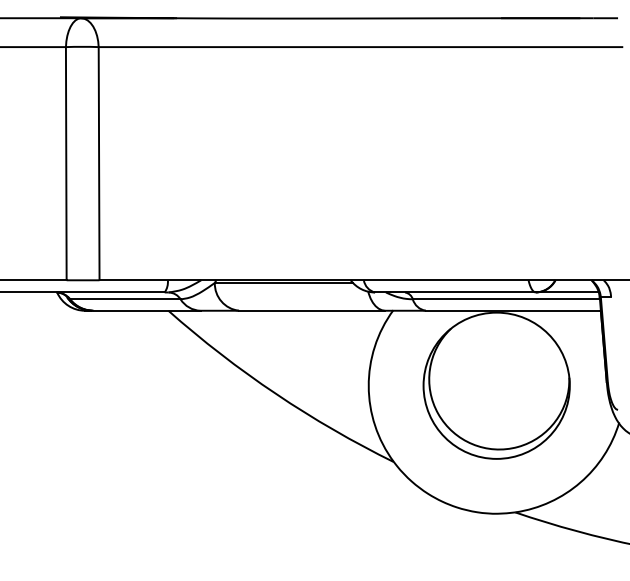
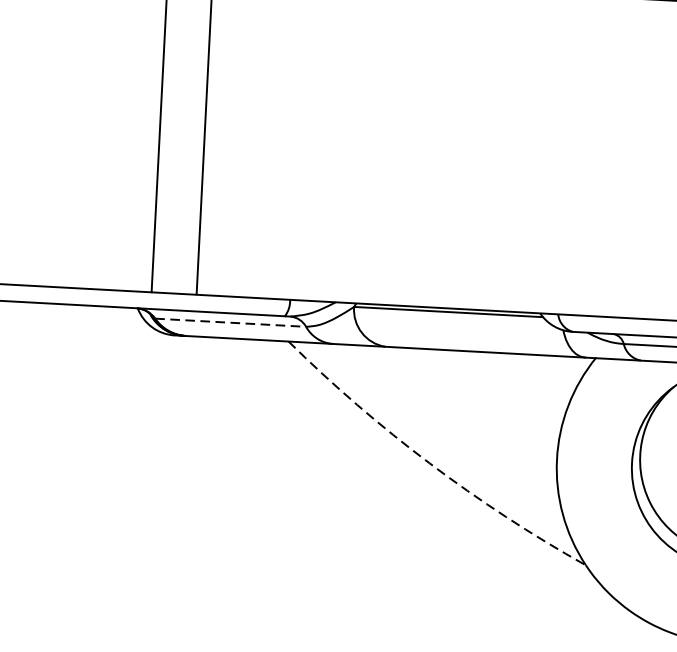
line: (125, 299) -> (230, 322), solid -> dashed
arc: (276, 394) -> (430, 464), solid -> dashed

